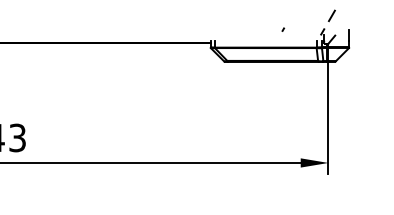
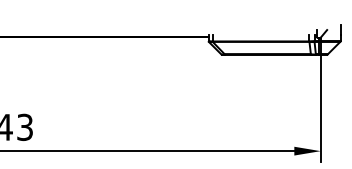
hatch: (308, 22) -> (301, 17), removed

